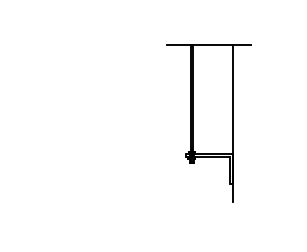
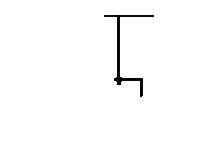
line: (233, 122) -> (142, 60), removed

